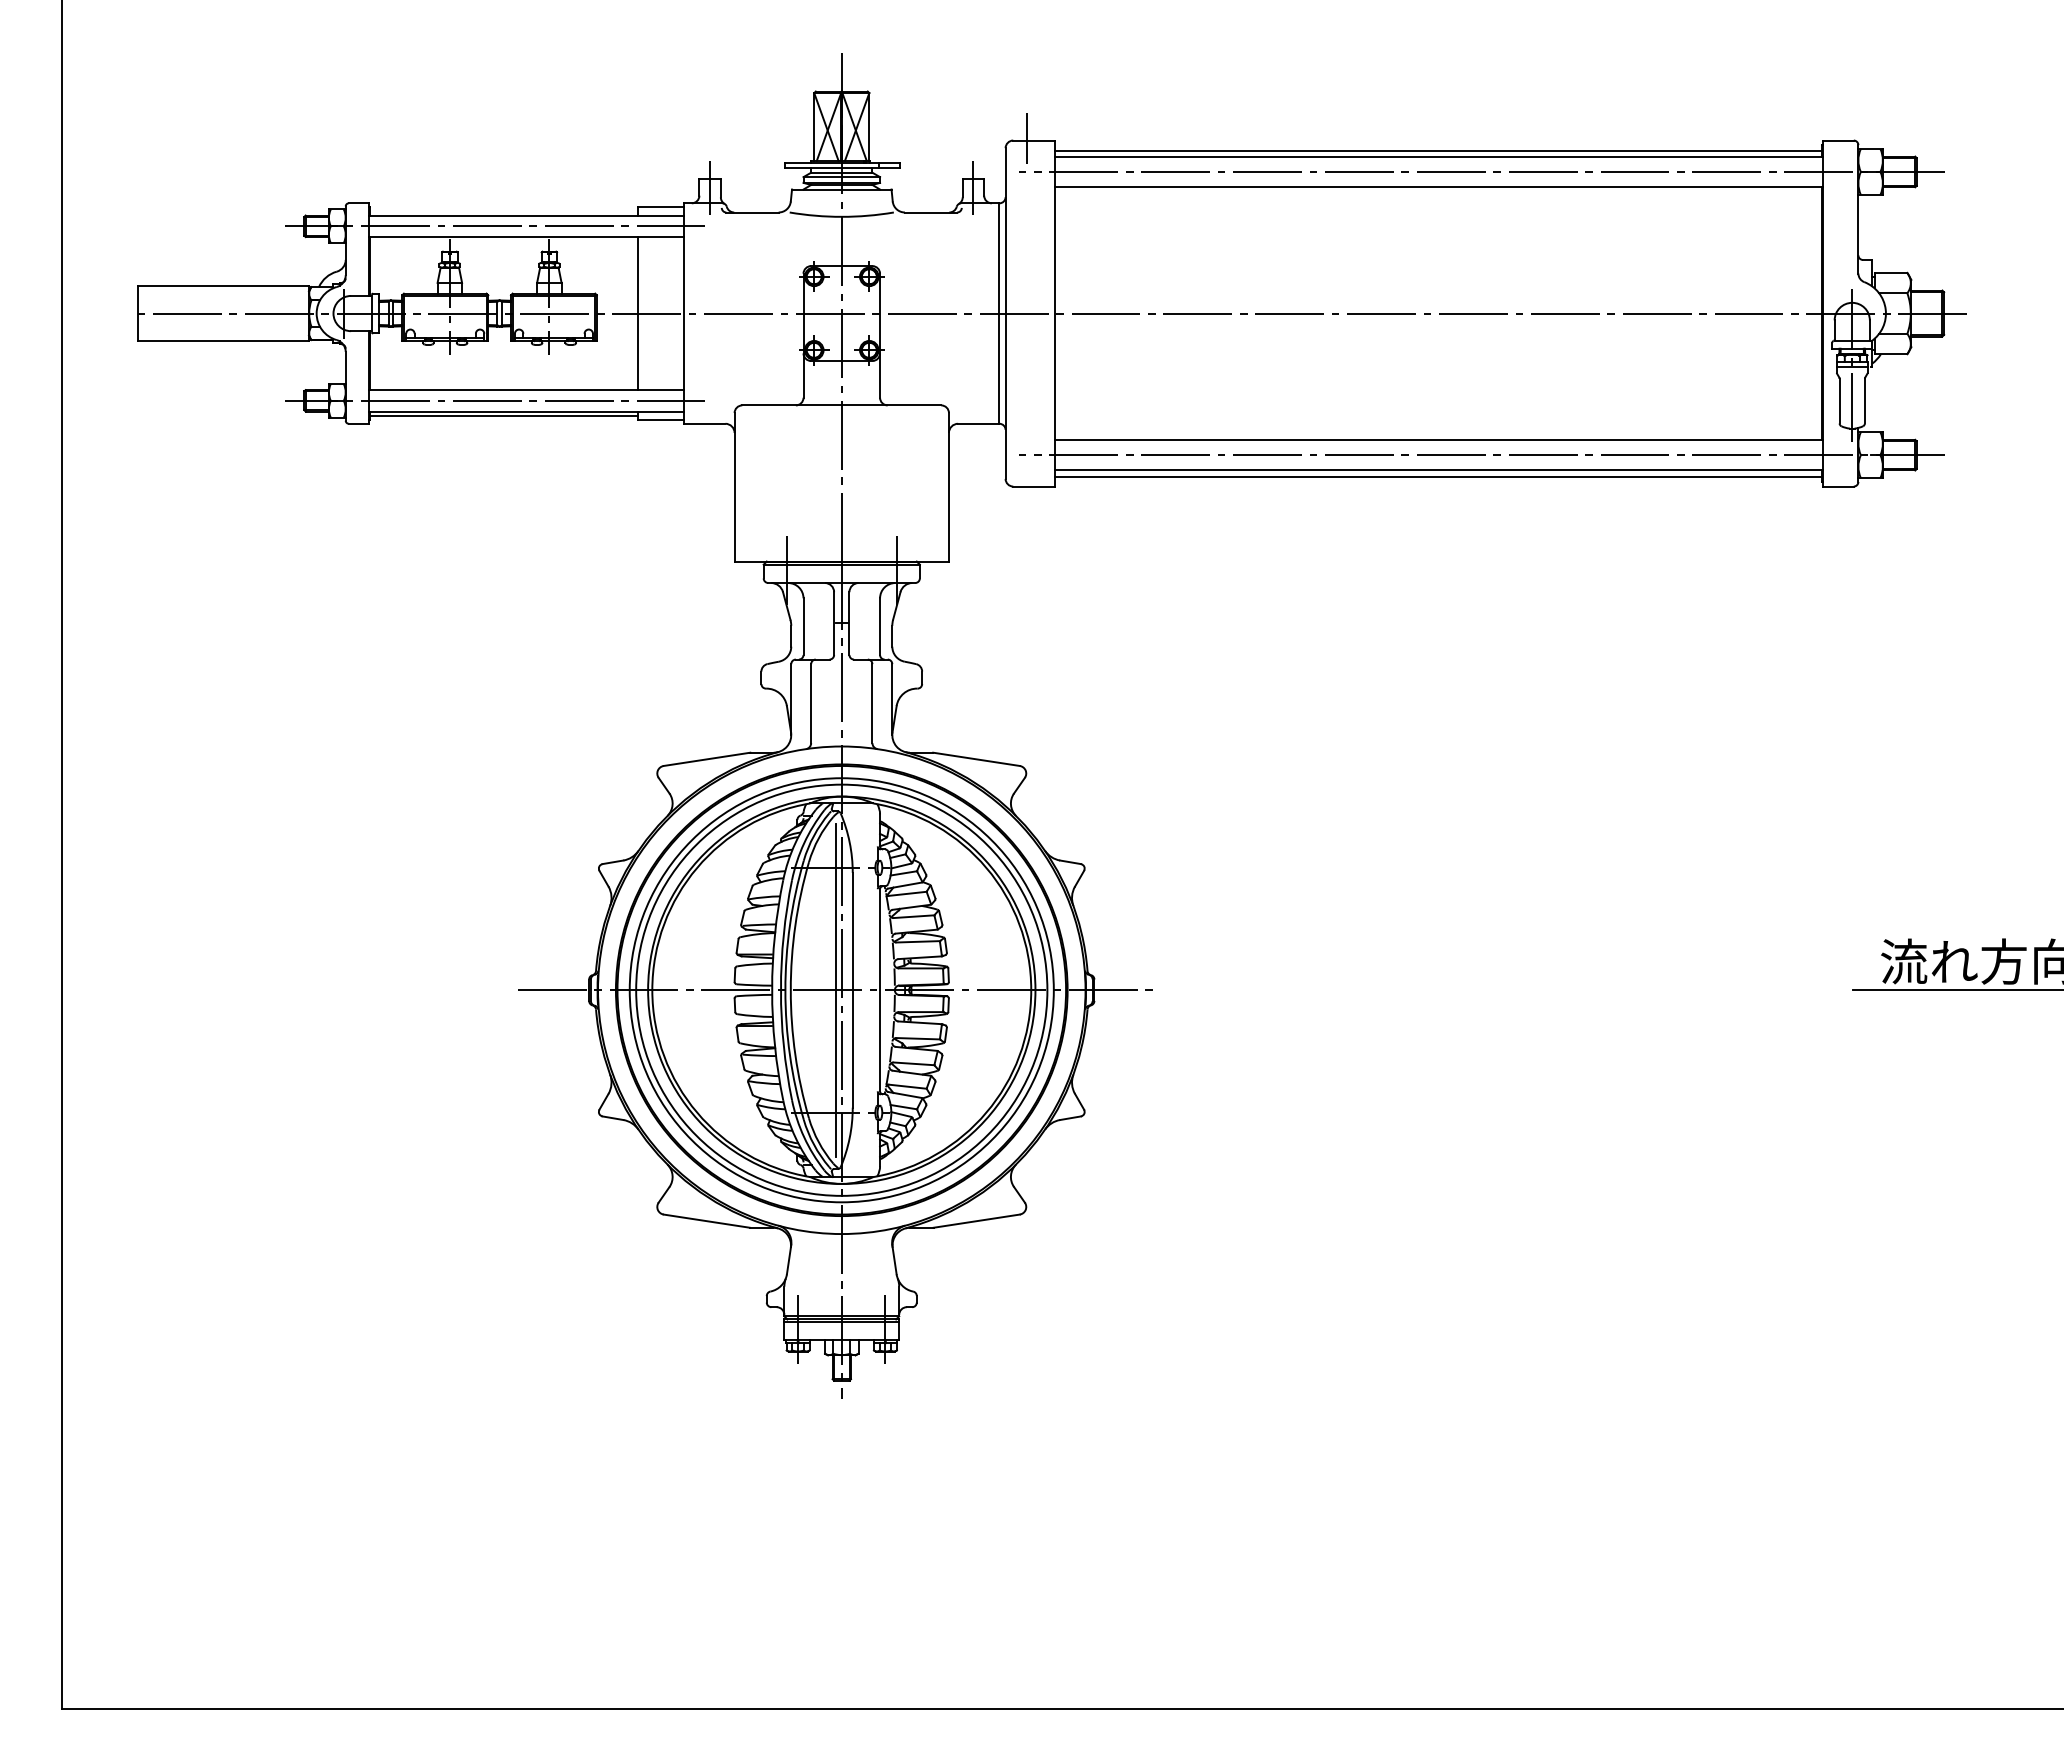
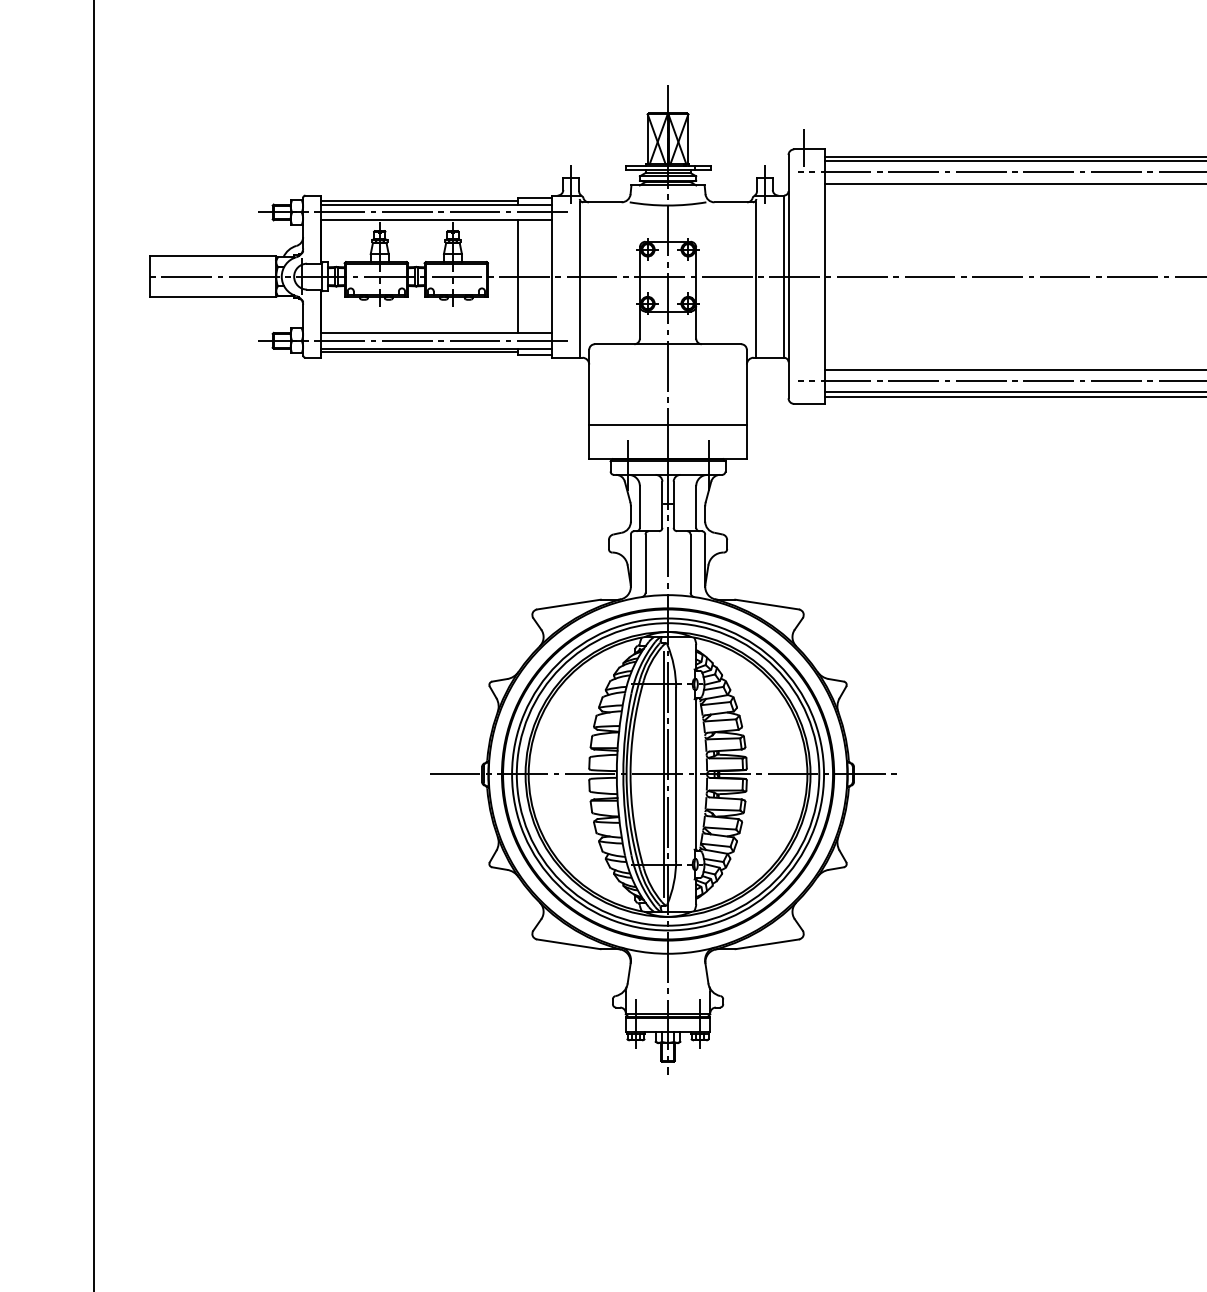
line: (504, 210) -> (419, 200), added
line: (721, 317) -> (579, 279), added
line: (961, 317) -> (756, 279), added
line: (841, 515) -> (667, 425), added

